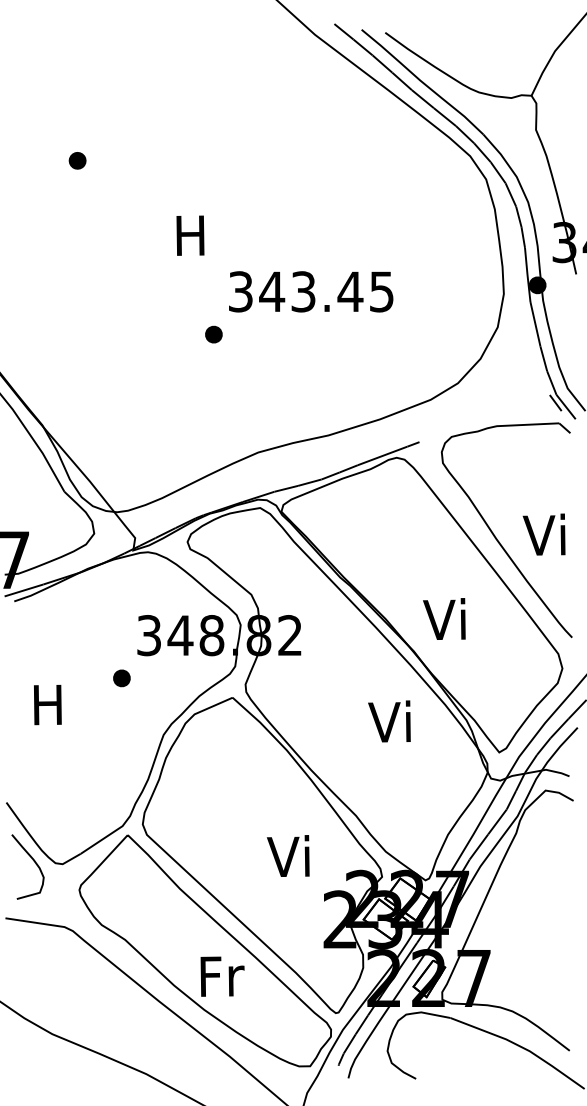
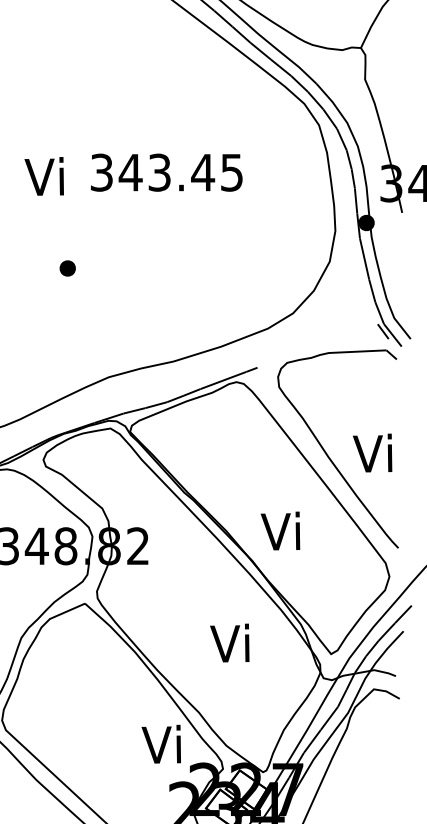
text: (188, 234) -> (44, 176), H -> Vi
text: (311, 291) -> (167, 172), moved
text: (389, 721) -> (229, 643), moved
text: (288, 855) -> (161, 743), moved

